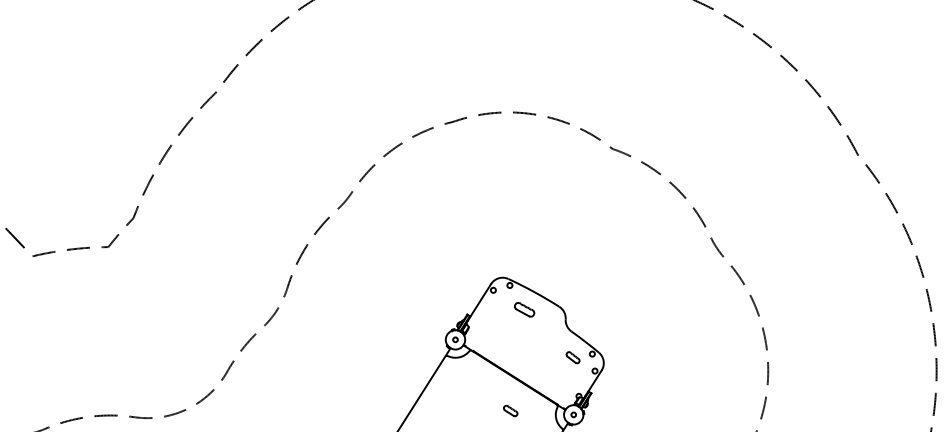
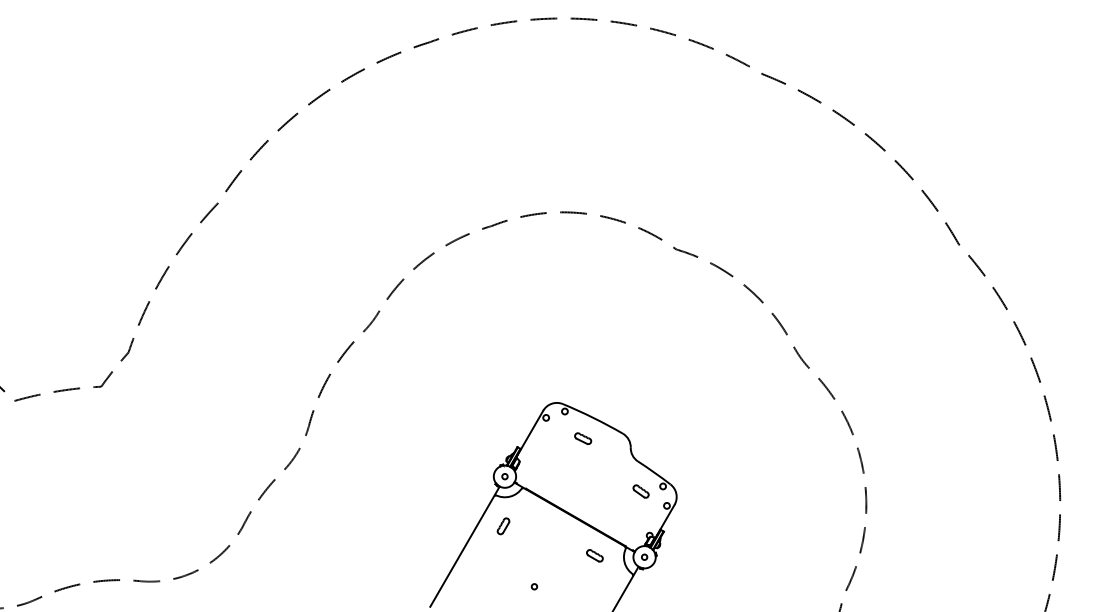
part: (525, 309) -> (583, 438), size x0.71
part: (452, 383) -> (503, 526), added
part: (510, 410) -> (594, 555), moved

